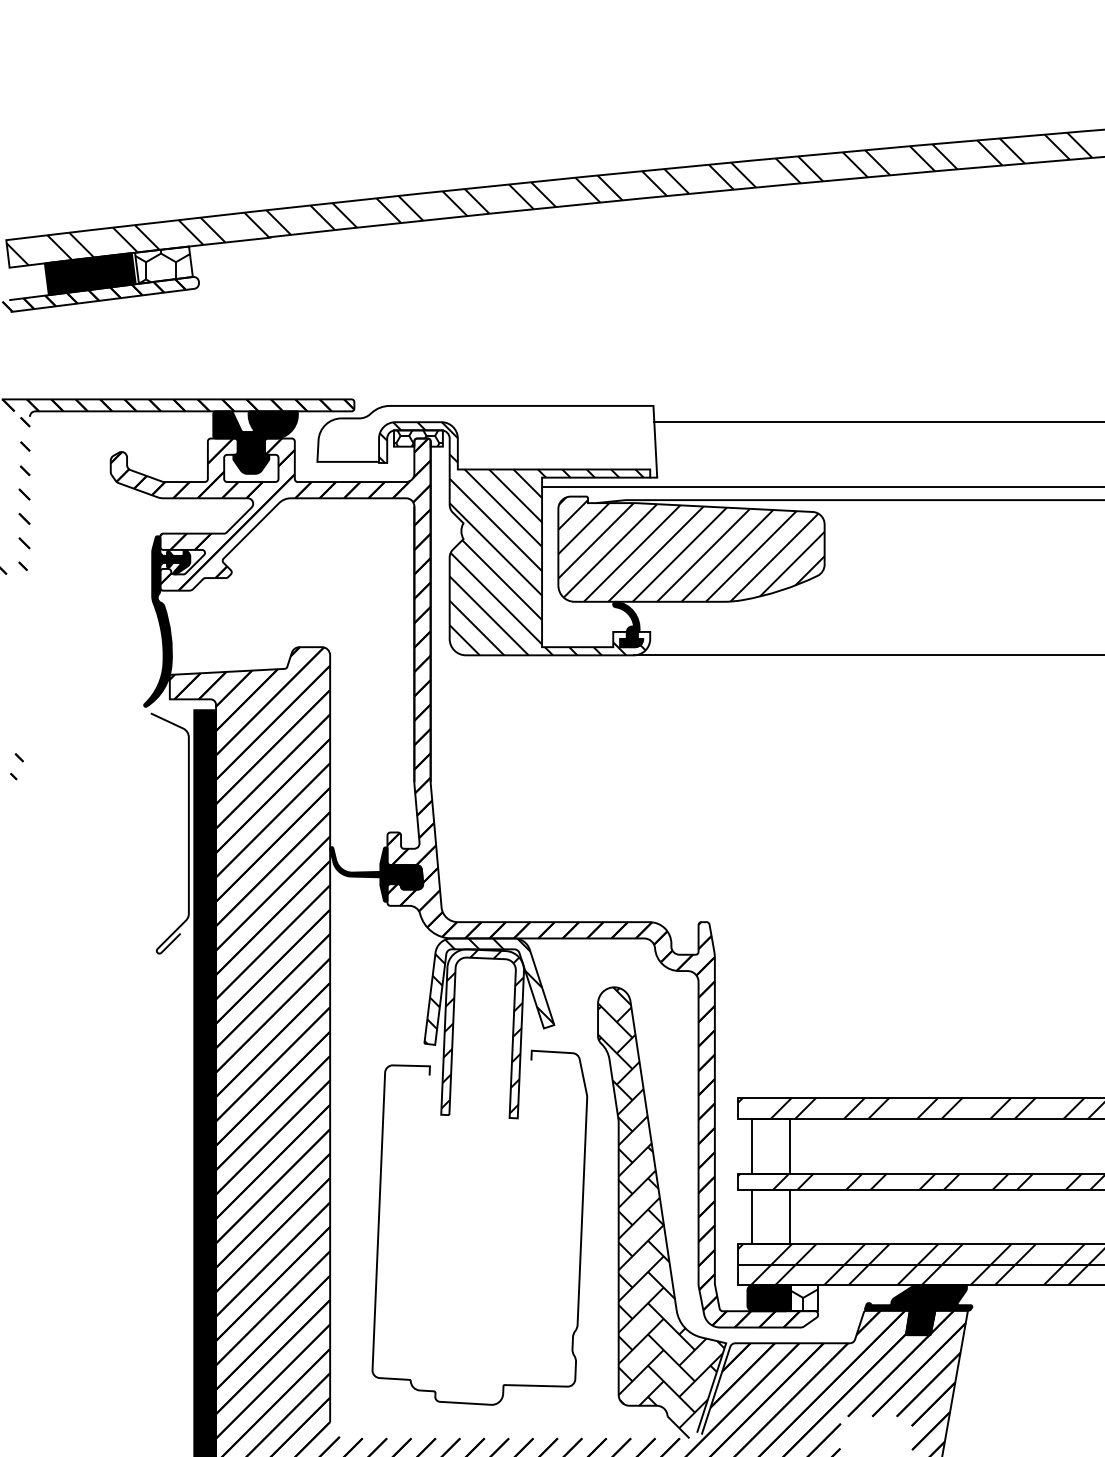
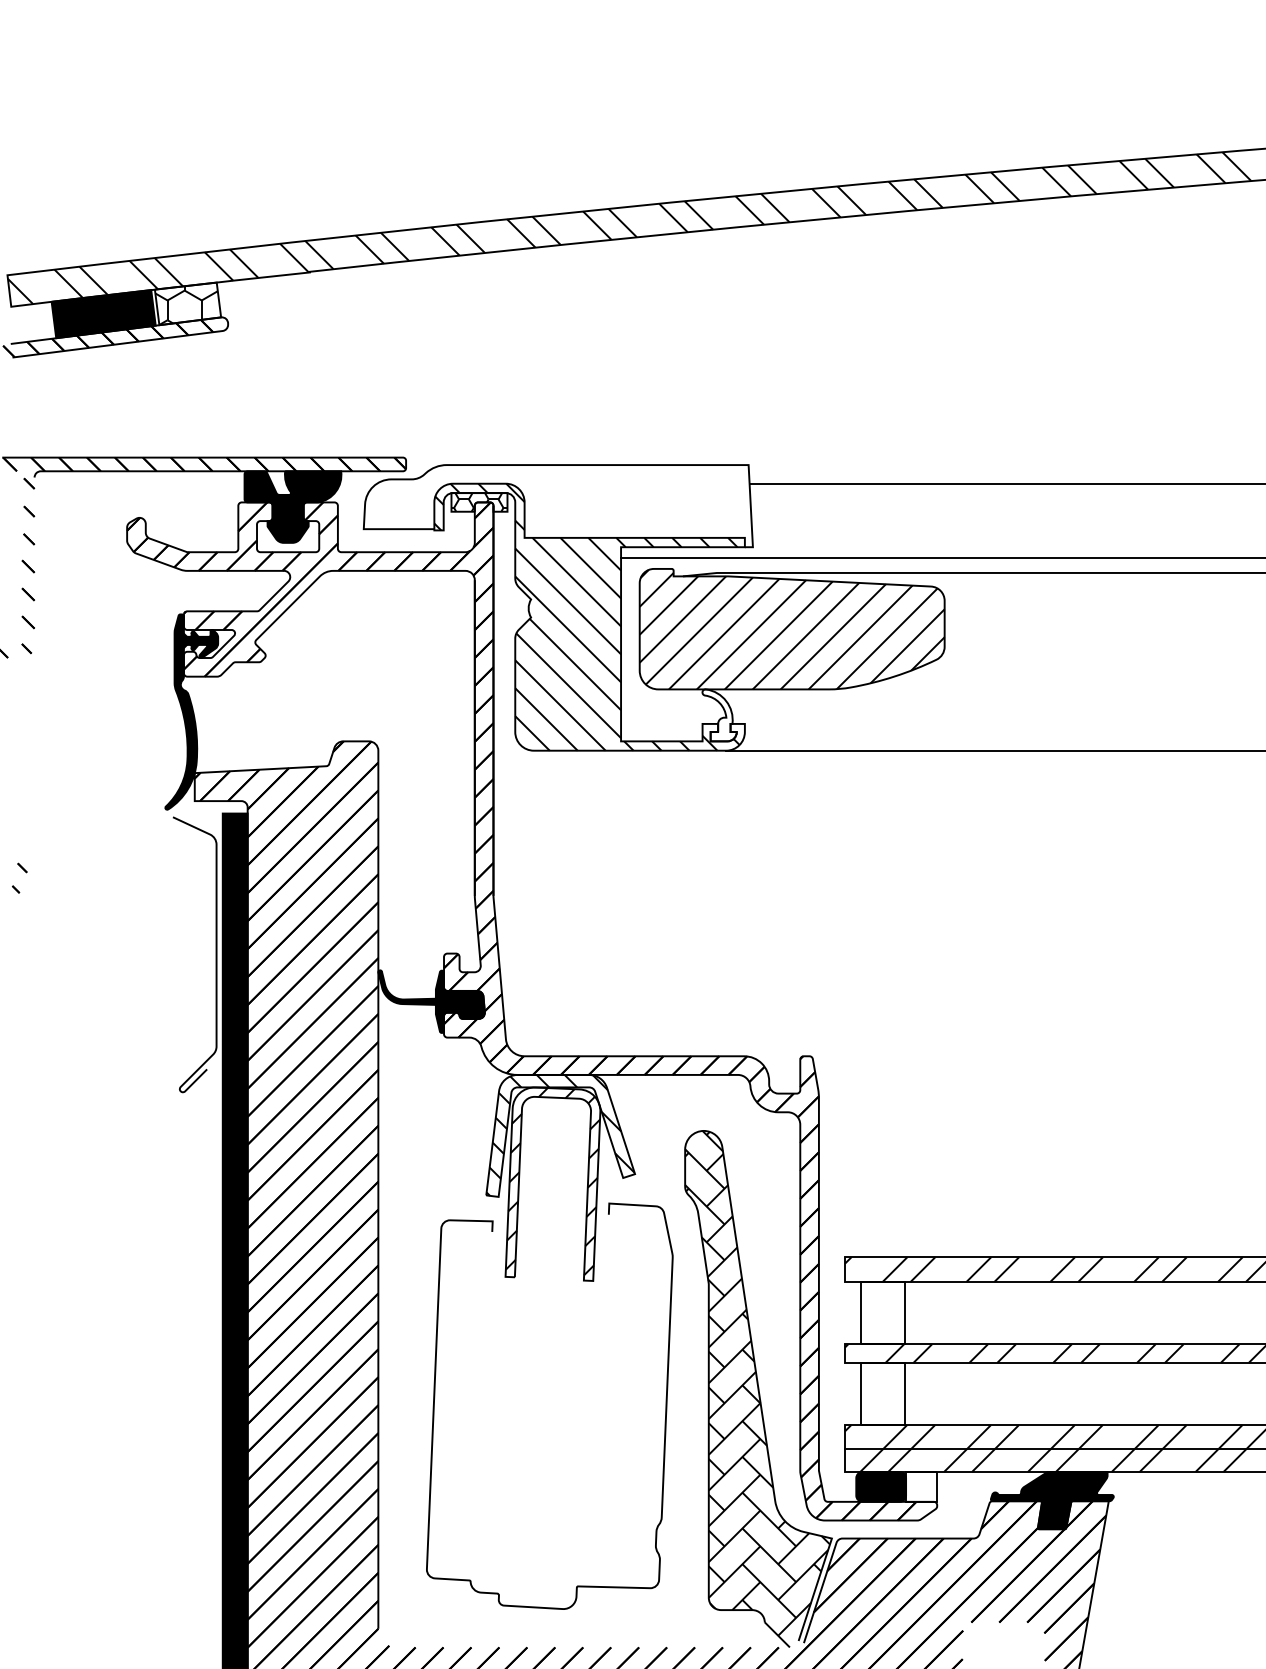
fill: (628, 624) -> (719, 715), removed
hatch: (804, 1299) -> (921, 1488), removed

